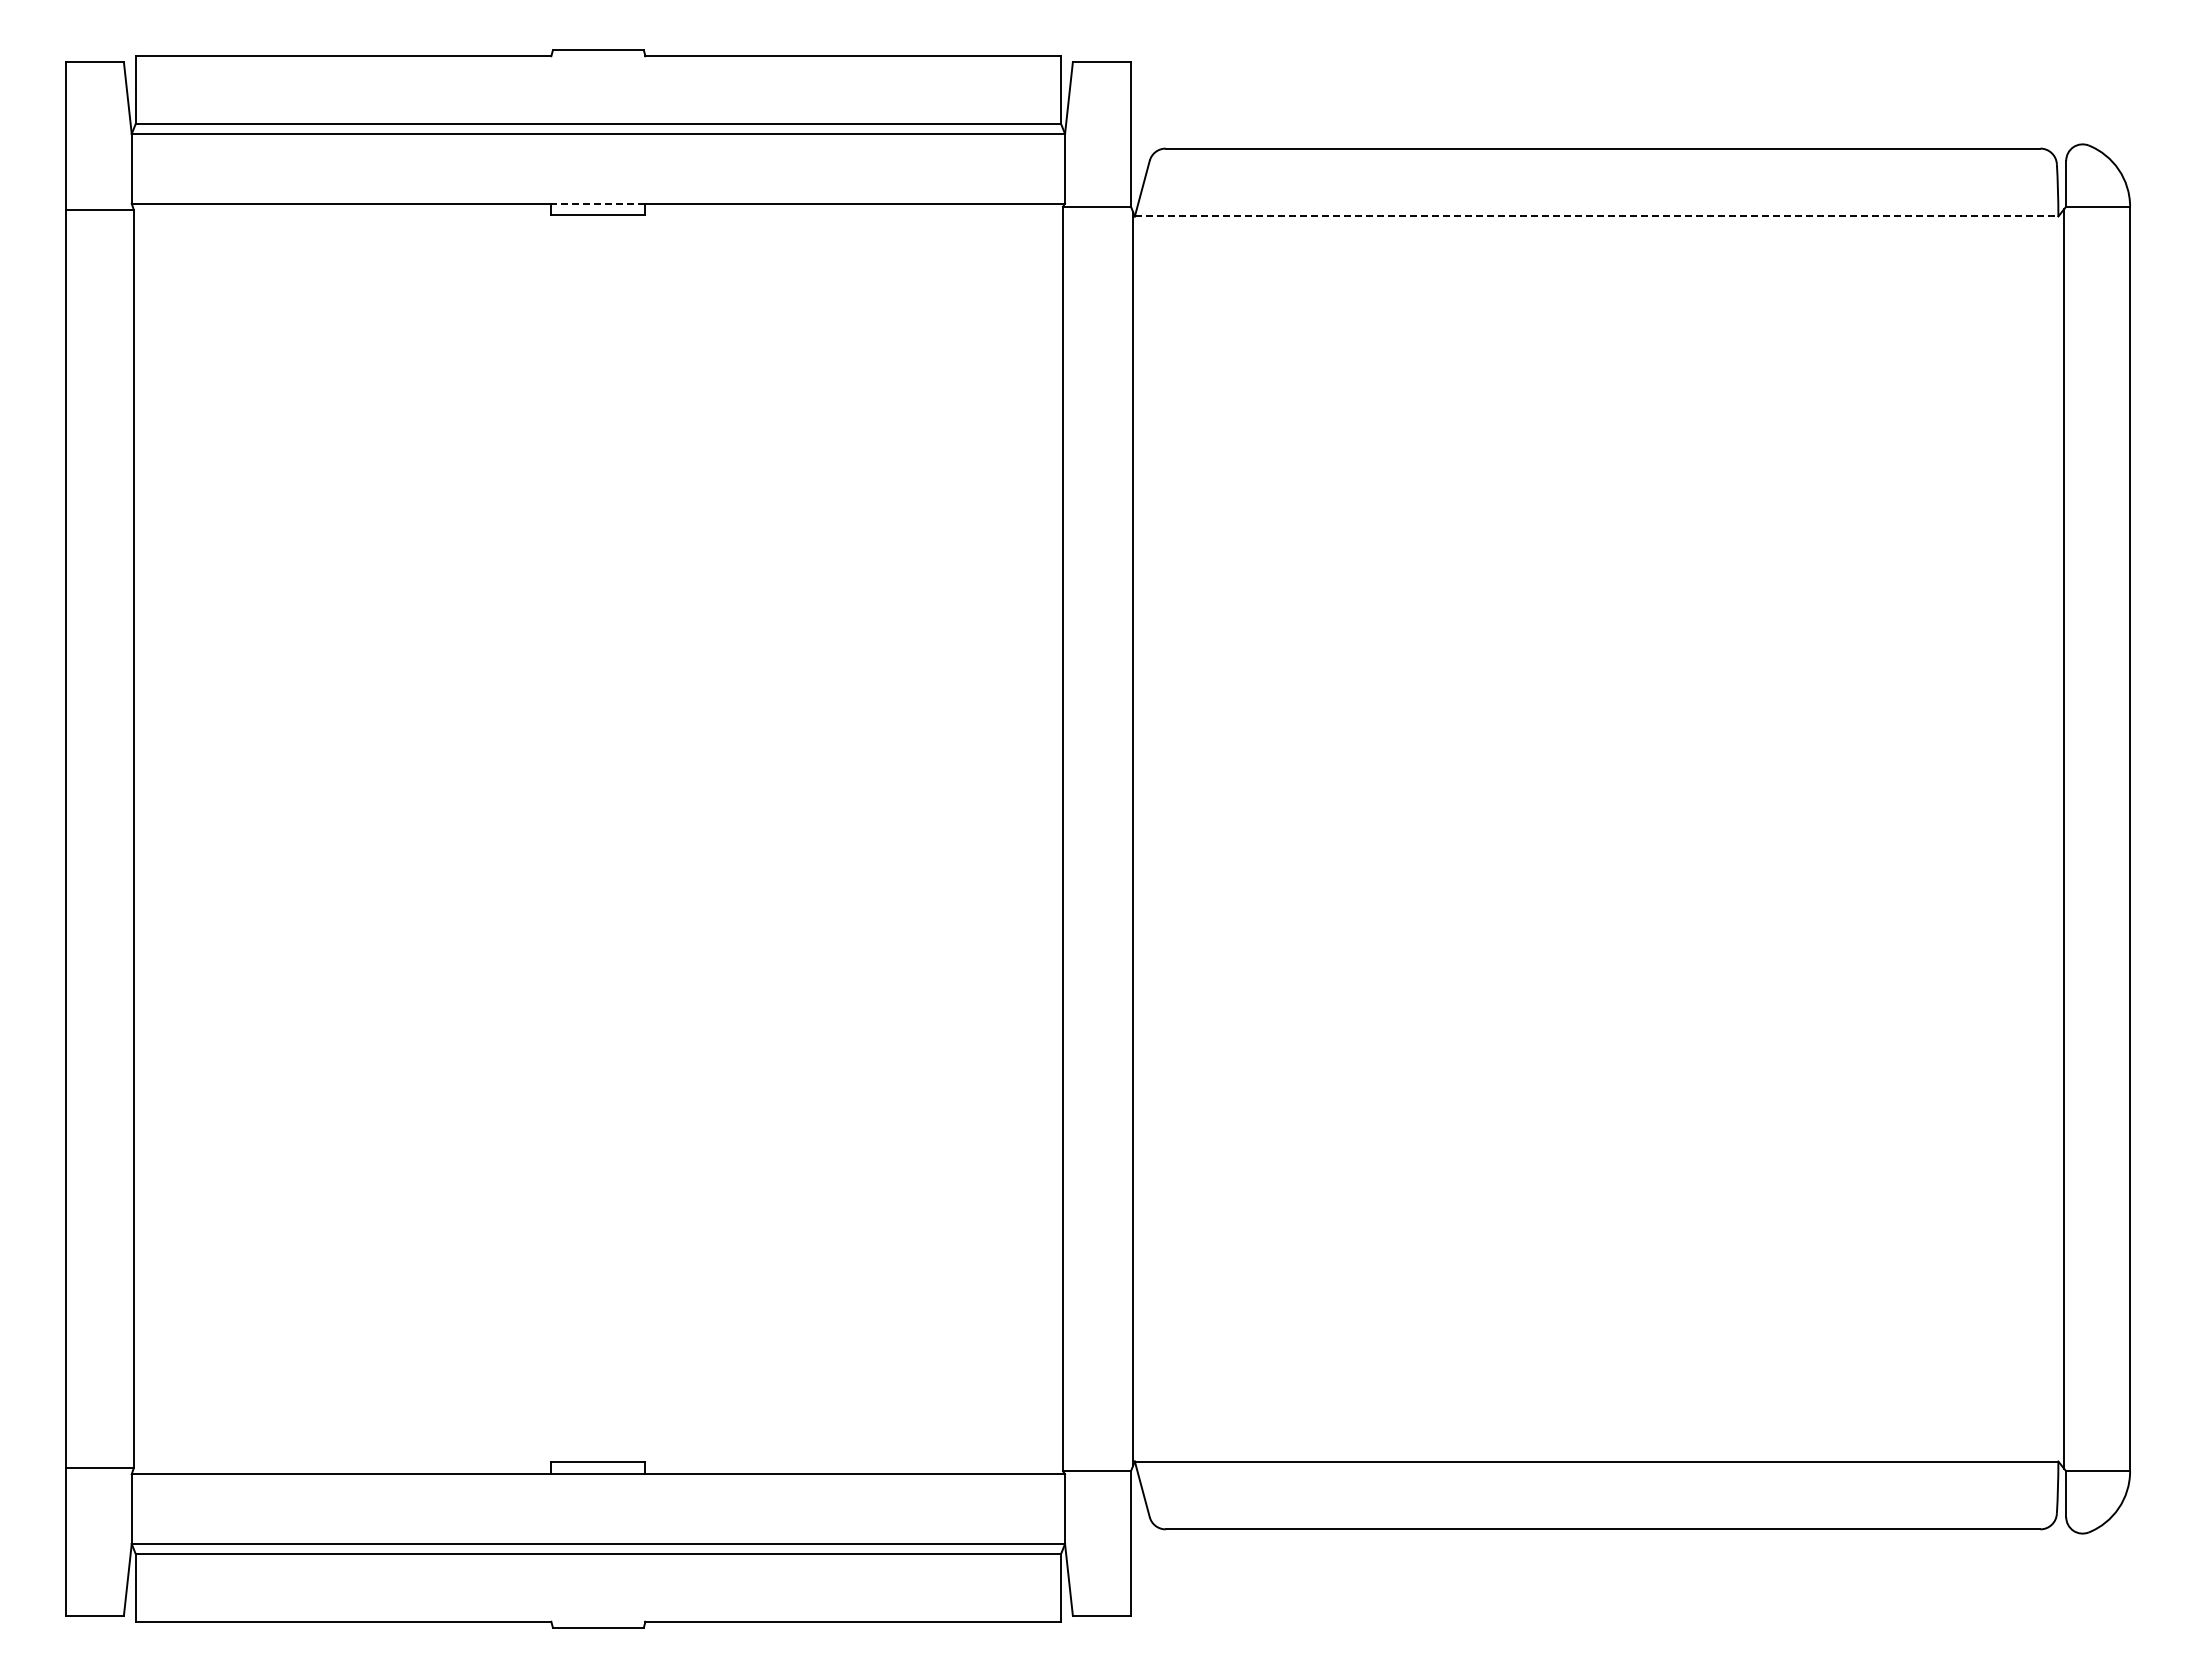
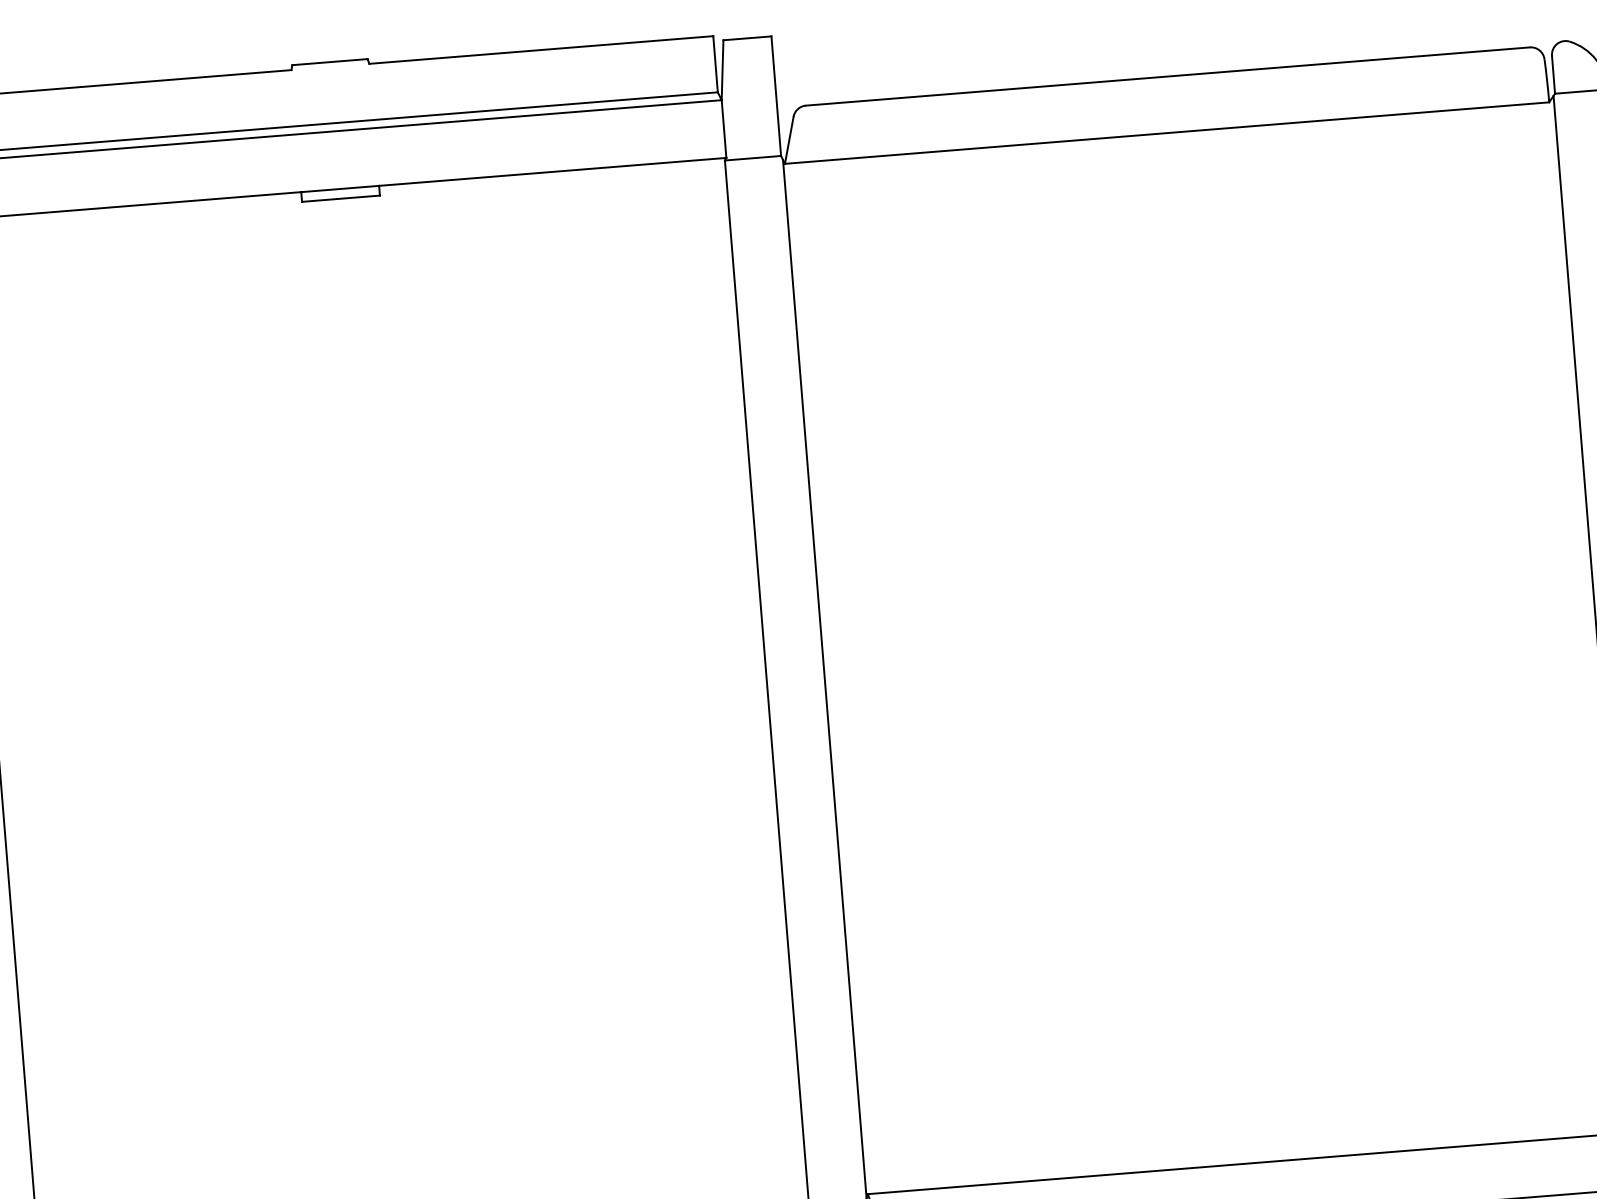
line: (597, 203) -> (339, 188), dashed -> solid
line: (1596, 216) -> (1166, 133), dashed -> solid

